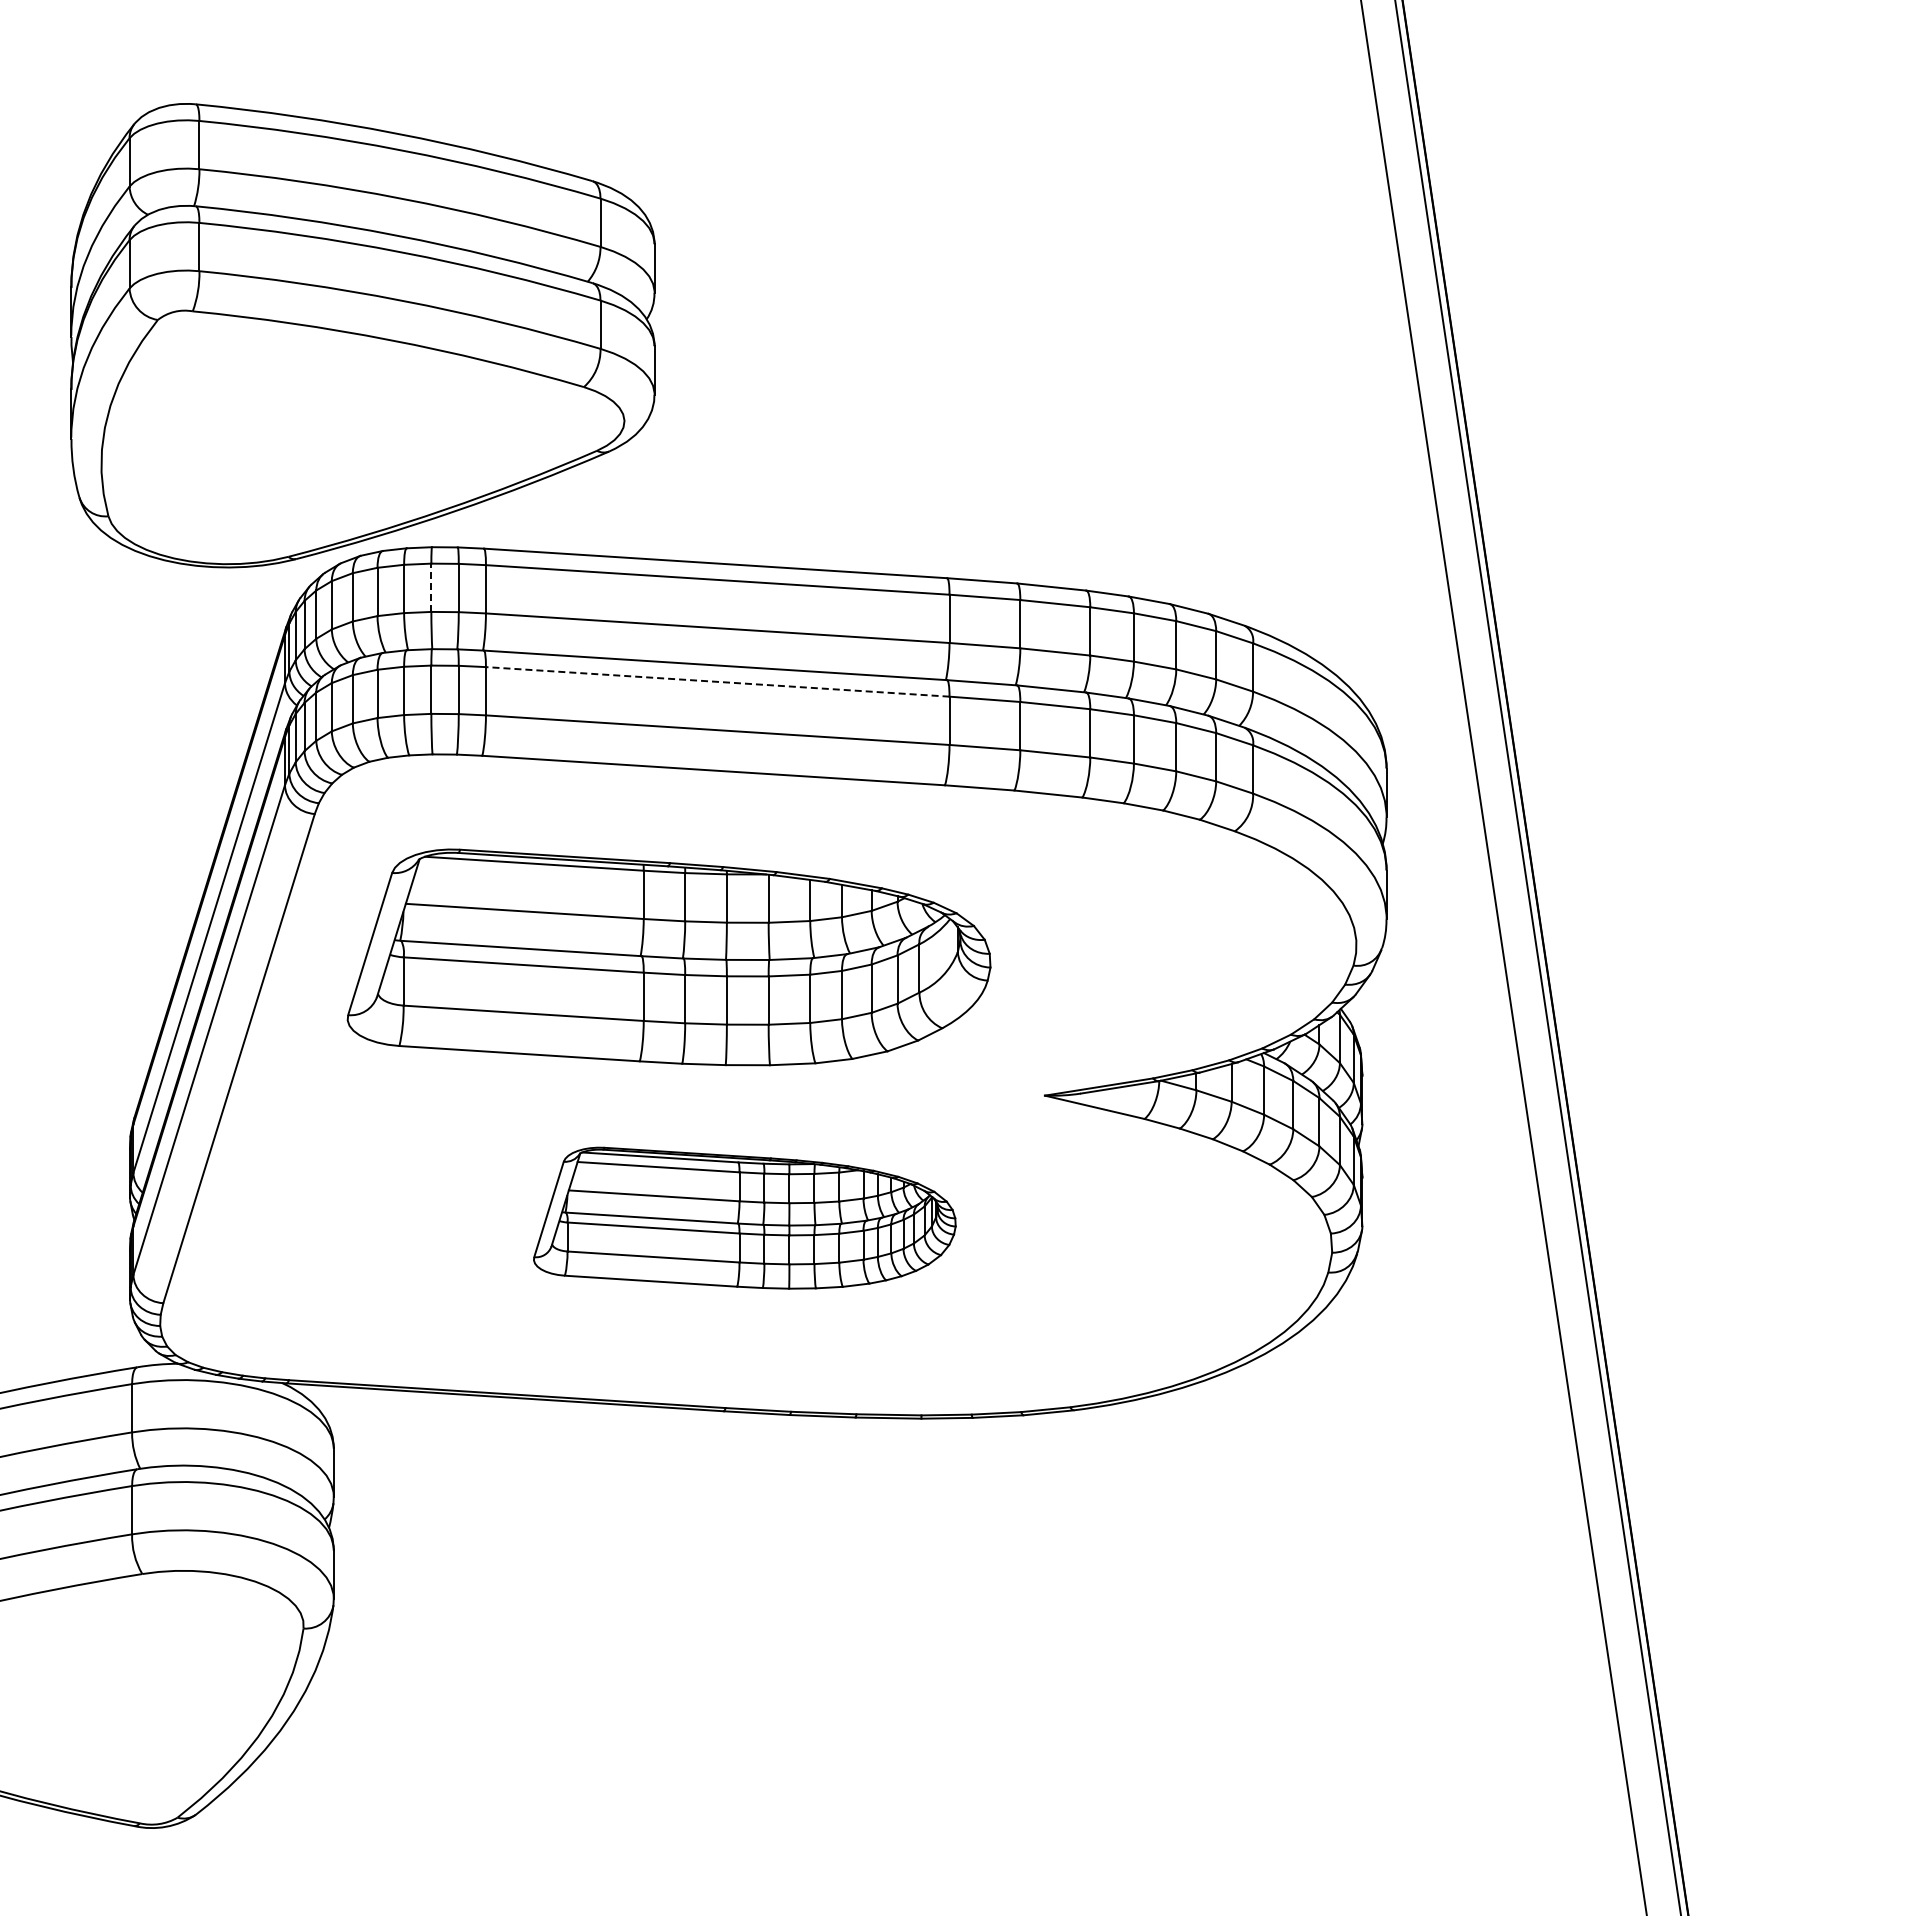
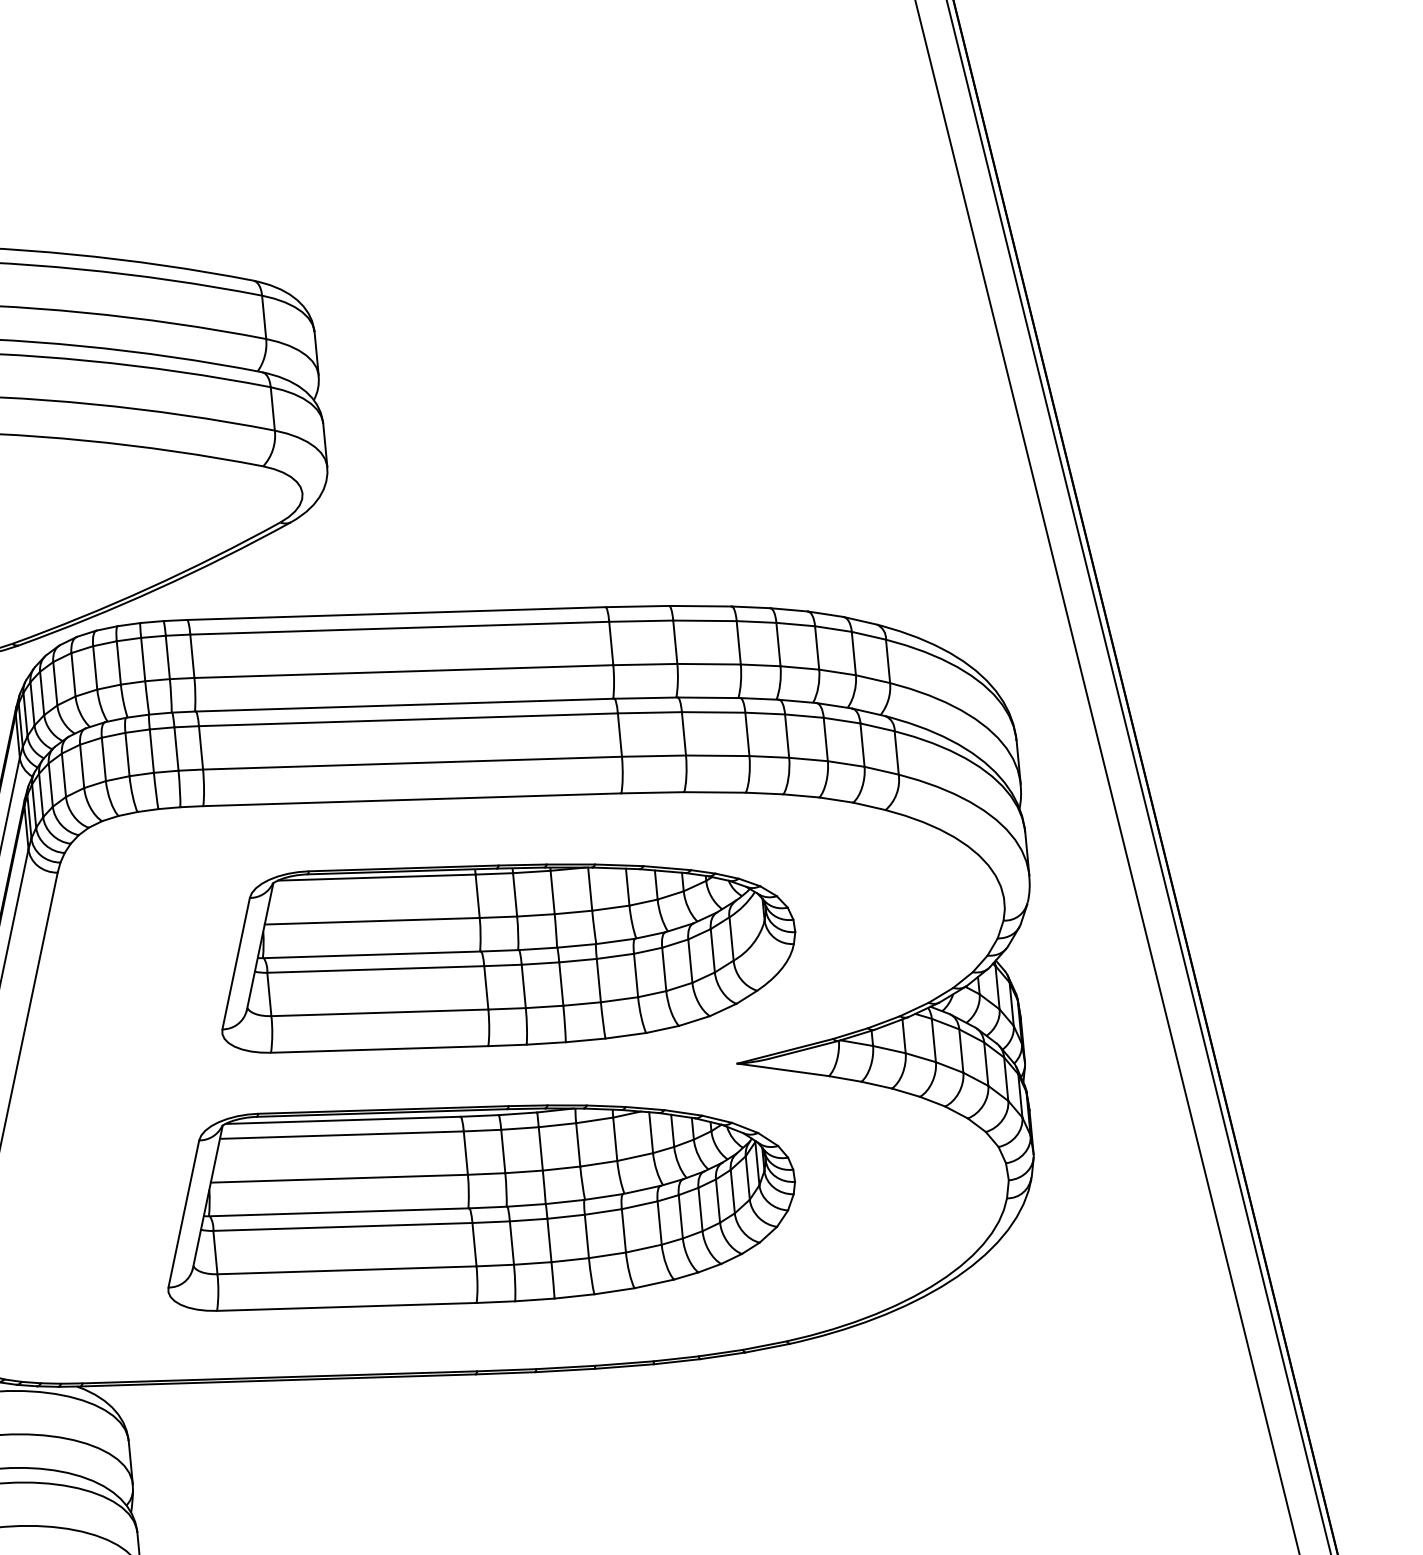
line: (431, 587) -> (143, 659), dashed -> solid
line: (717, 681) -> (408, 719), dashed -> solid
part: (668, 957) -> (505, 950), moved
part: (744, 1217) -> (477, 1198), size x1.67

